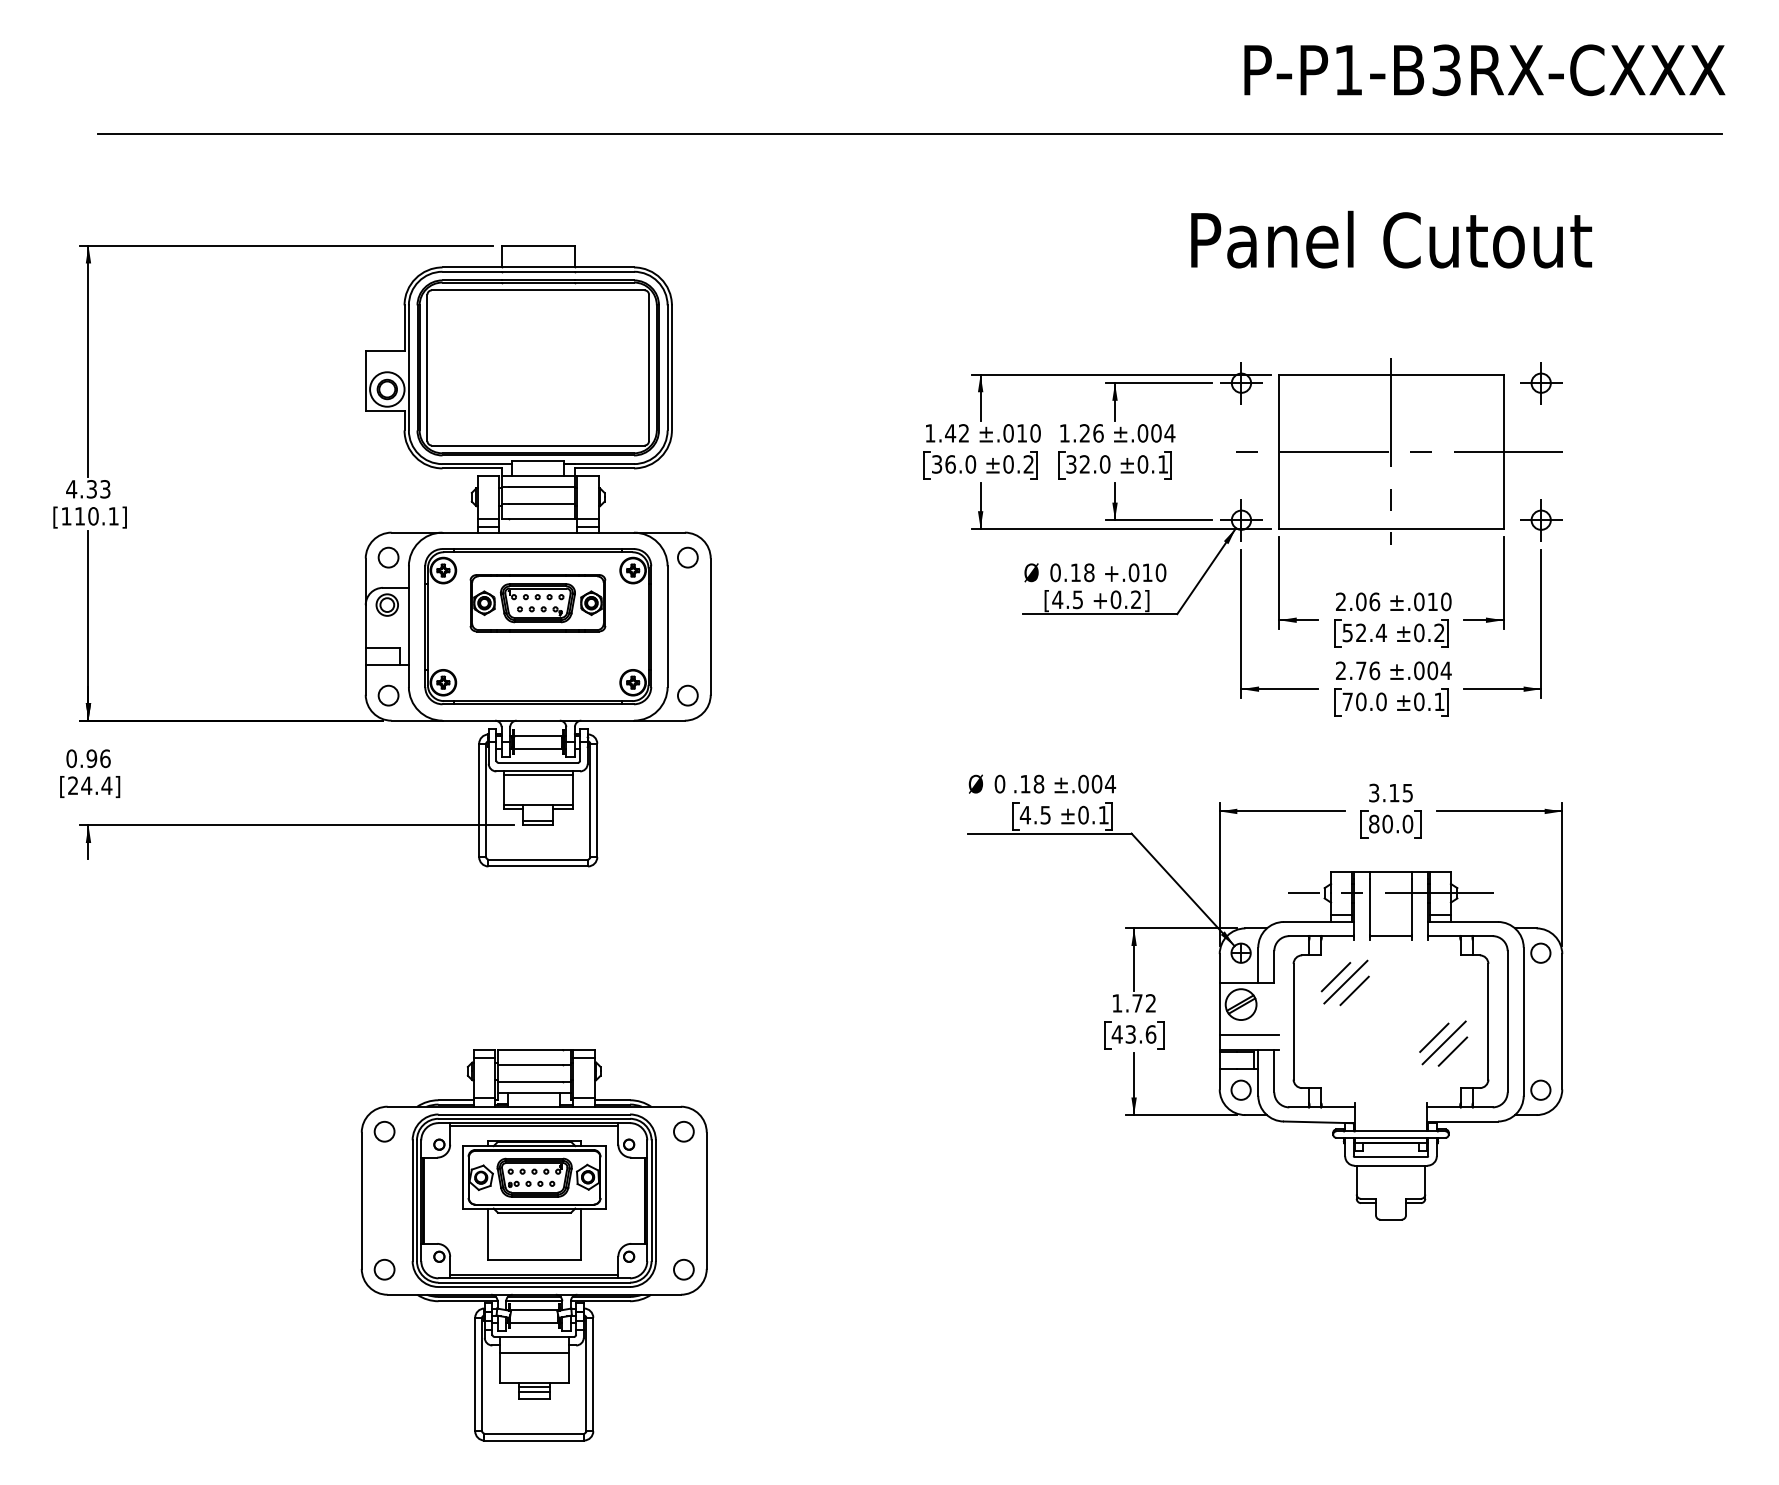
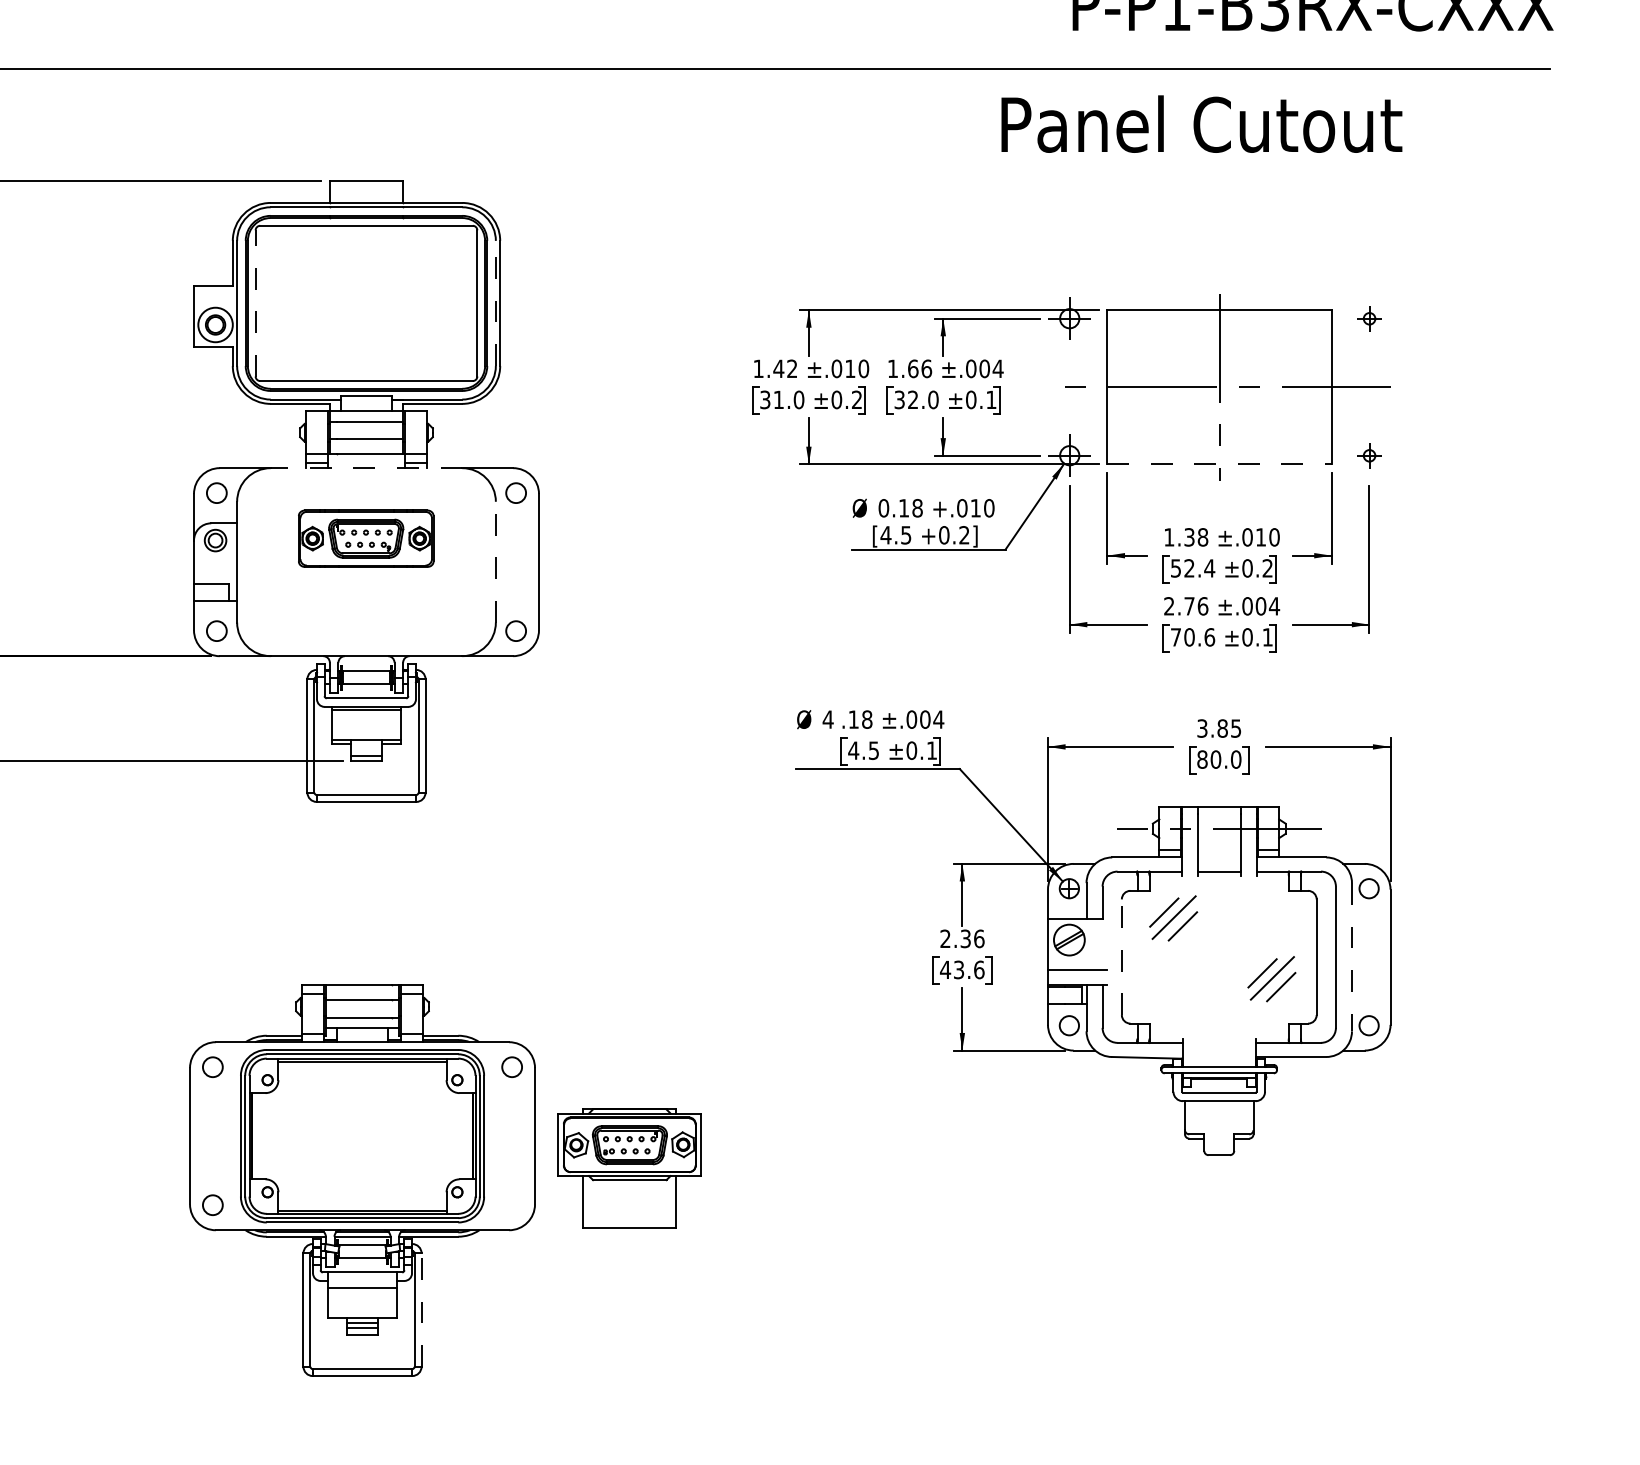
text: (1391, 239) -> (1201, 123), moved
line: (427, 367) -> (255, 302), solid -> dashed
line: (667, 367) -> (495, 302), solid -> dashed
part: (1541, 383) -> (1369, 318), size x0.6
text: (1084, 433) -> (912, 368), 1.26 -> 1.66
text: (950, 464) -> (778, 399), 36.0 -> 31.0
part: (1541, 520) -> (1369, 455), size x0.6
line: (1391, 528) -> (1219, 463), solid -> dashed
line: (538, 532) -> (366, 467), solid -> dashed
text: (1358, 601) -> (1186, 536), 2.06 -> 1.38
part: (538, 626) -> (366, 561), removed
line: (667, 626) -> (495, 561), solid -> dashed
text: (1381, 701) -> (1209, 636), 70.0 -> 70.6
text: (999, 783) -> (827, 718), 0 -> 4
text: (1394, 792) -> (1222, 727), 3.15 -> 3.85
text: (1134, 1003) -> (962, 938), 1.72 -> 2.36
line: (1293, 1021) -> (1121, 956), solid -> dashed
line: (1523, 1022) -> (1351, 957), solid -> dashed
part: (534, 1200) -> (629, 1167), moved
circle: (683, 1269) -> (511, 1204), removed
line: (593, 1374) -> (421, 1309), solid -> dashed

